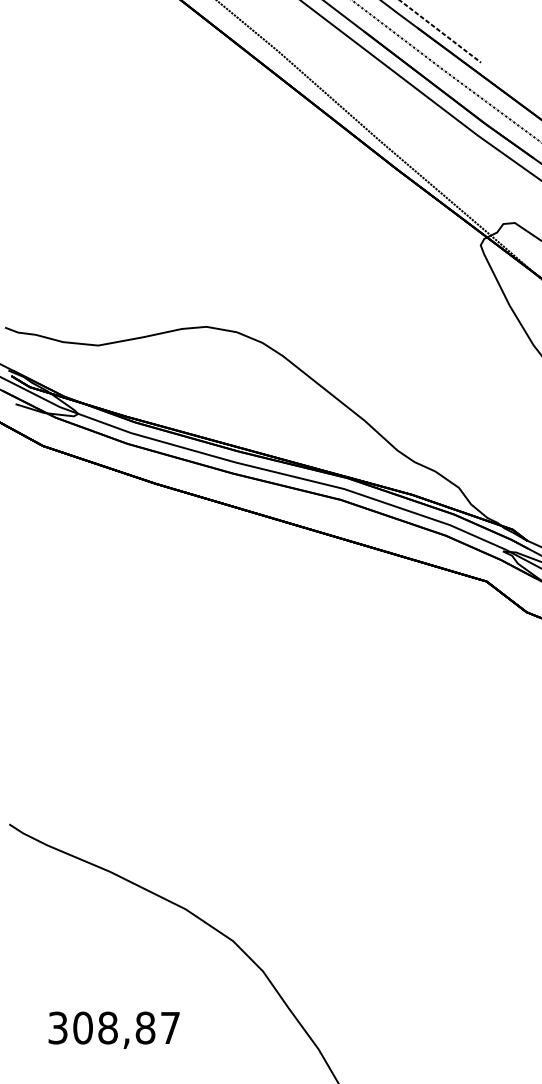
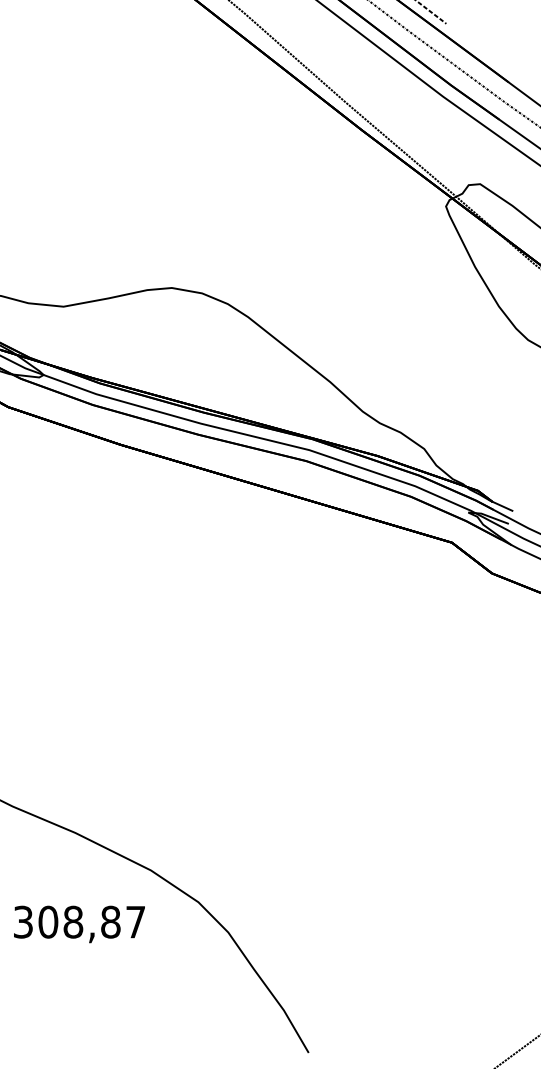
text: (113, 1029) -> (78, 923), moved

